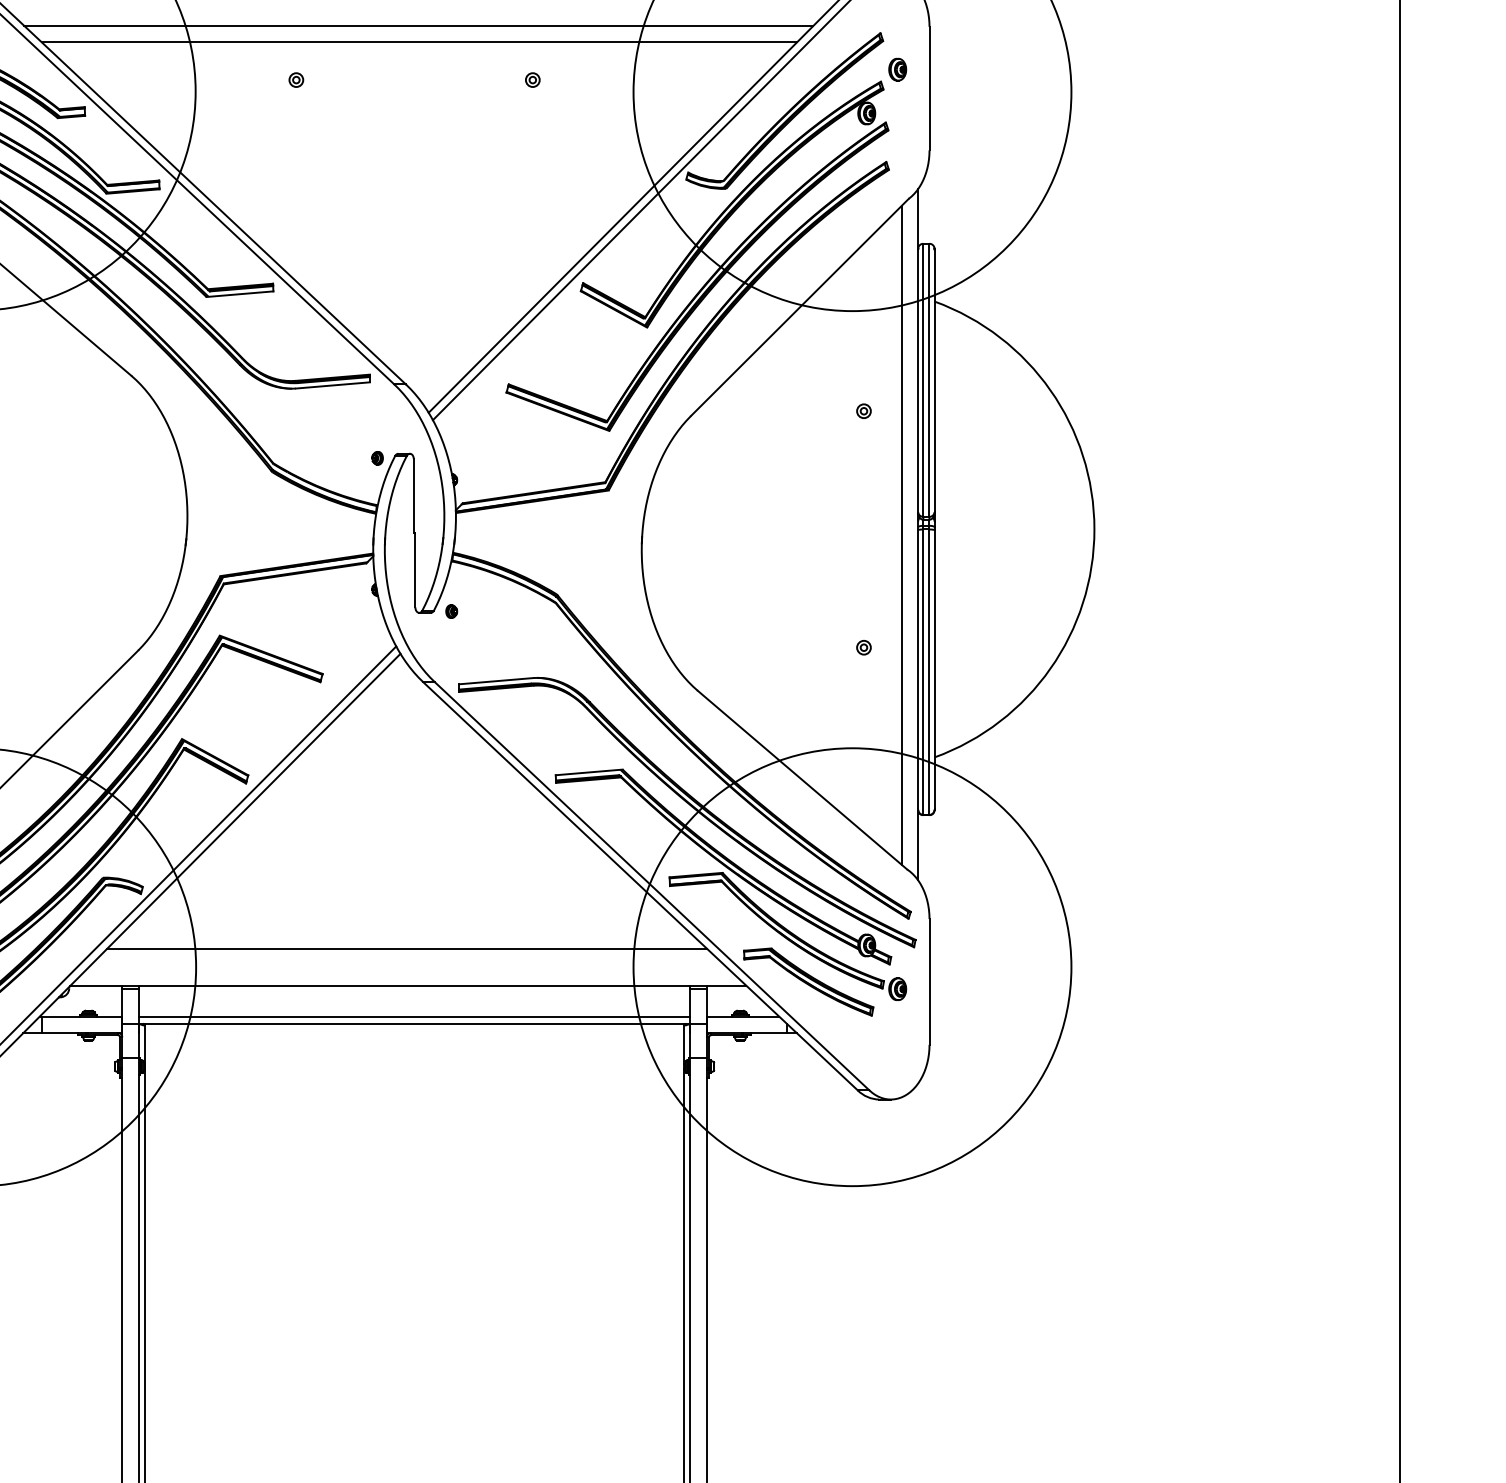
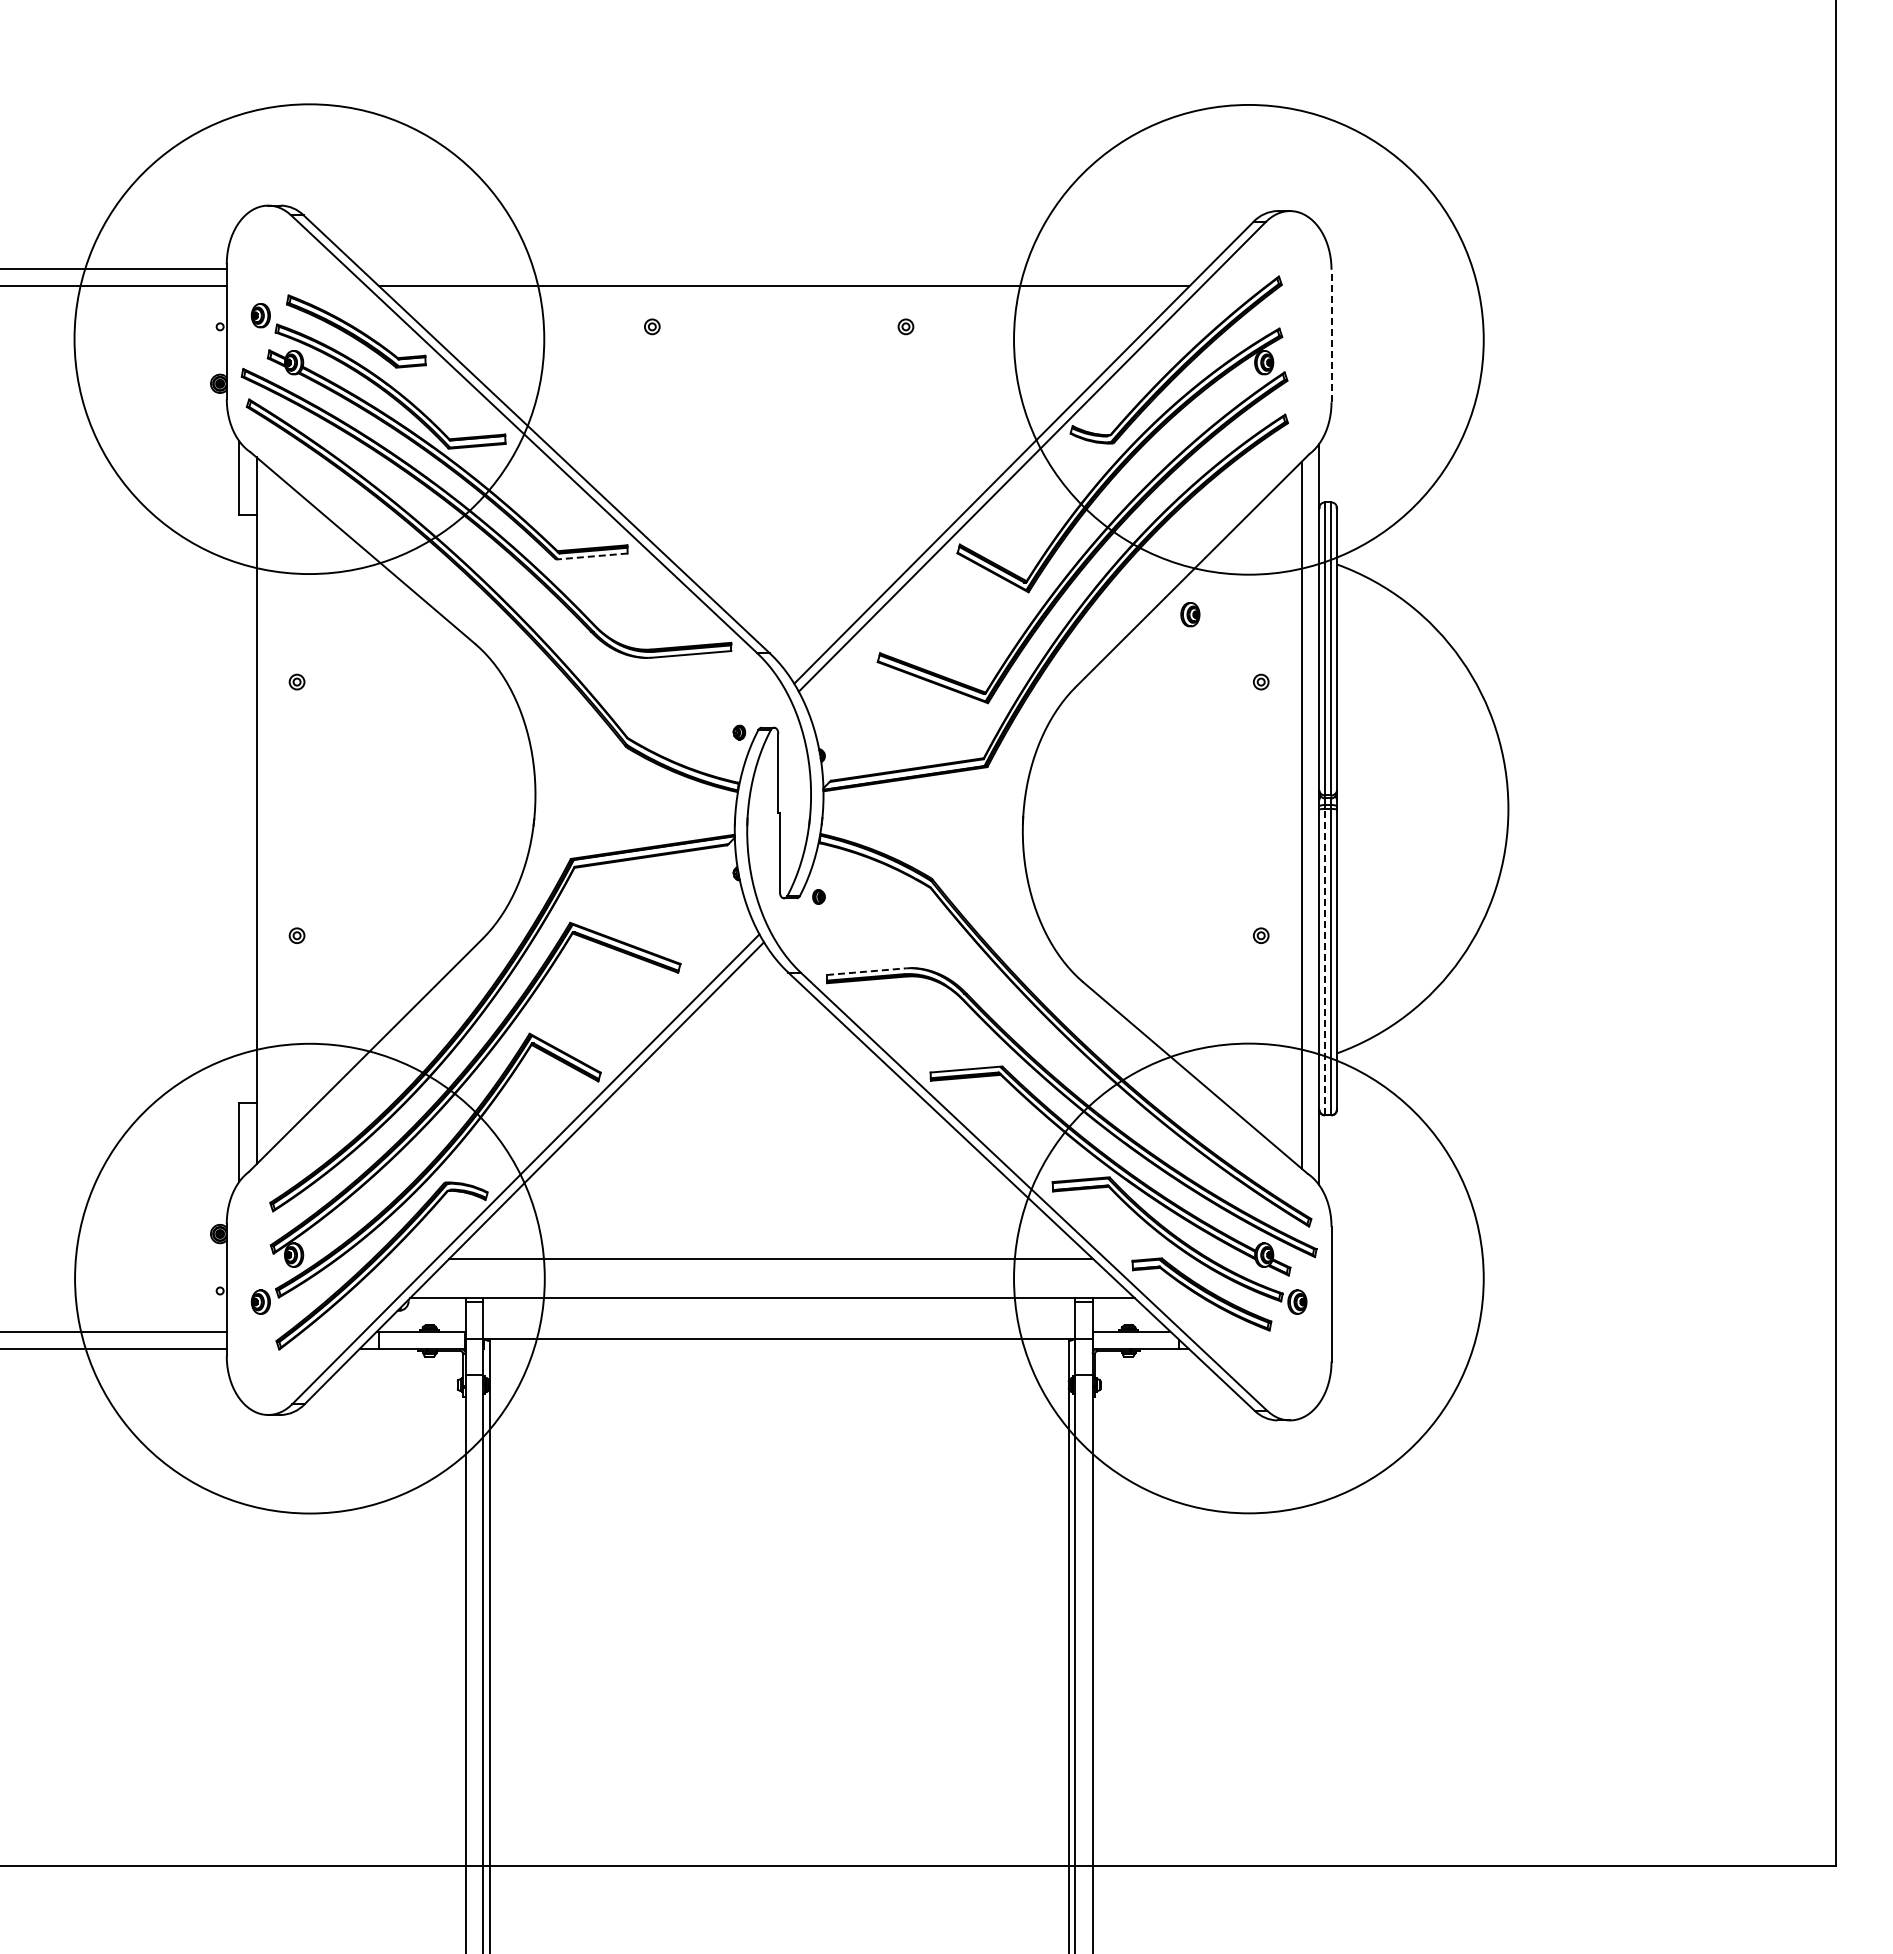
line: (418, 25) -> (783, 268), removed
part: (897, 69) -> (1190, 614), moved
line: (929, 88) -> (1331, 335), solid -> dashed
line: (239, 294) -> (591, 556), solid -> dashed
line: (922, 671) -> (1324, 961), solid -> dashed
line: (496, 681) -> (866, 971), solid -> dashed
line: (414, 1016) -> (779, 1331), removed

